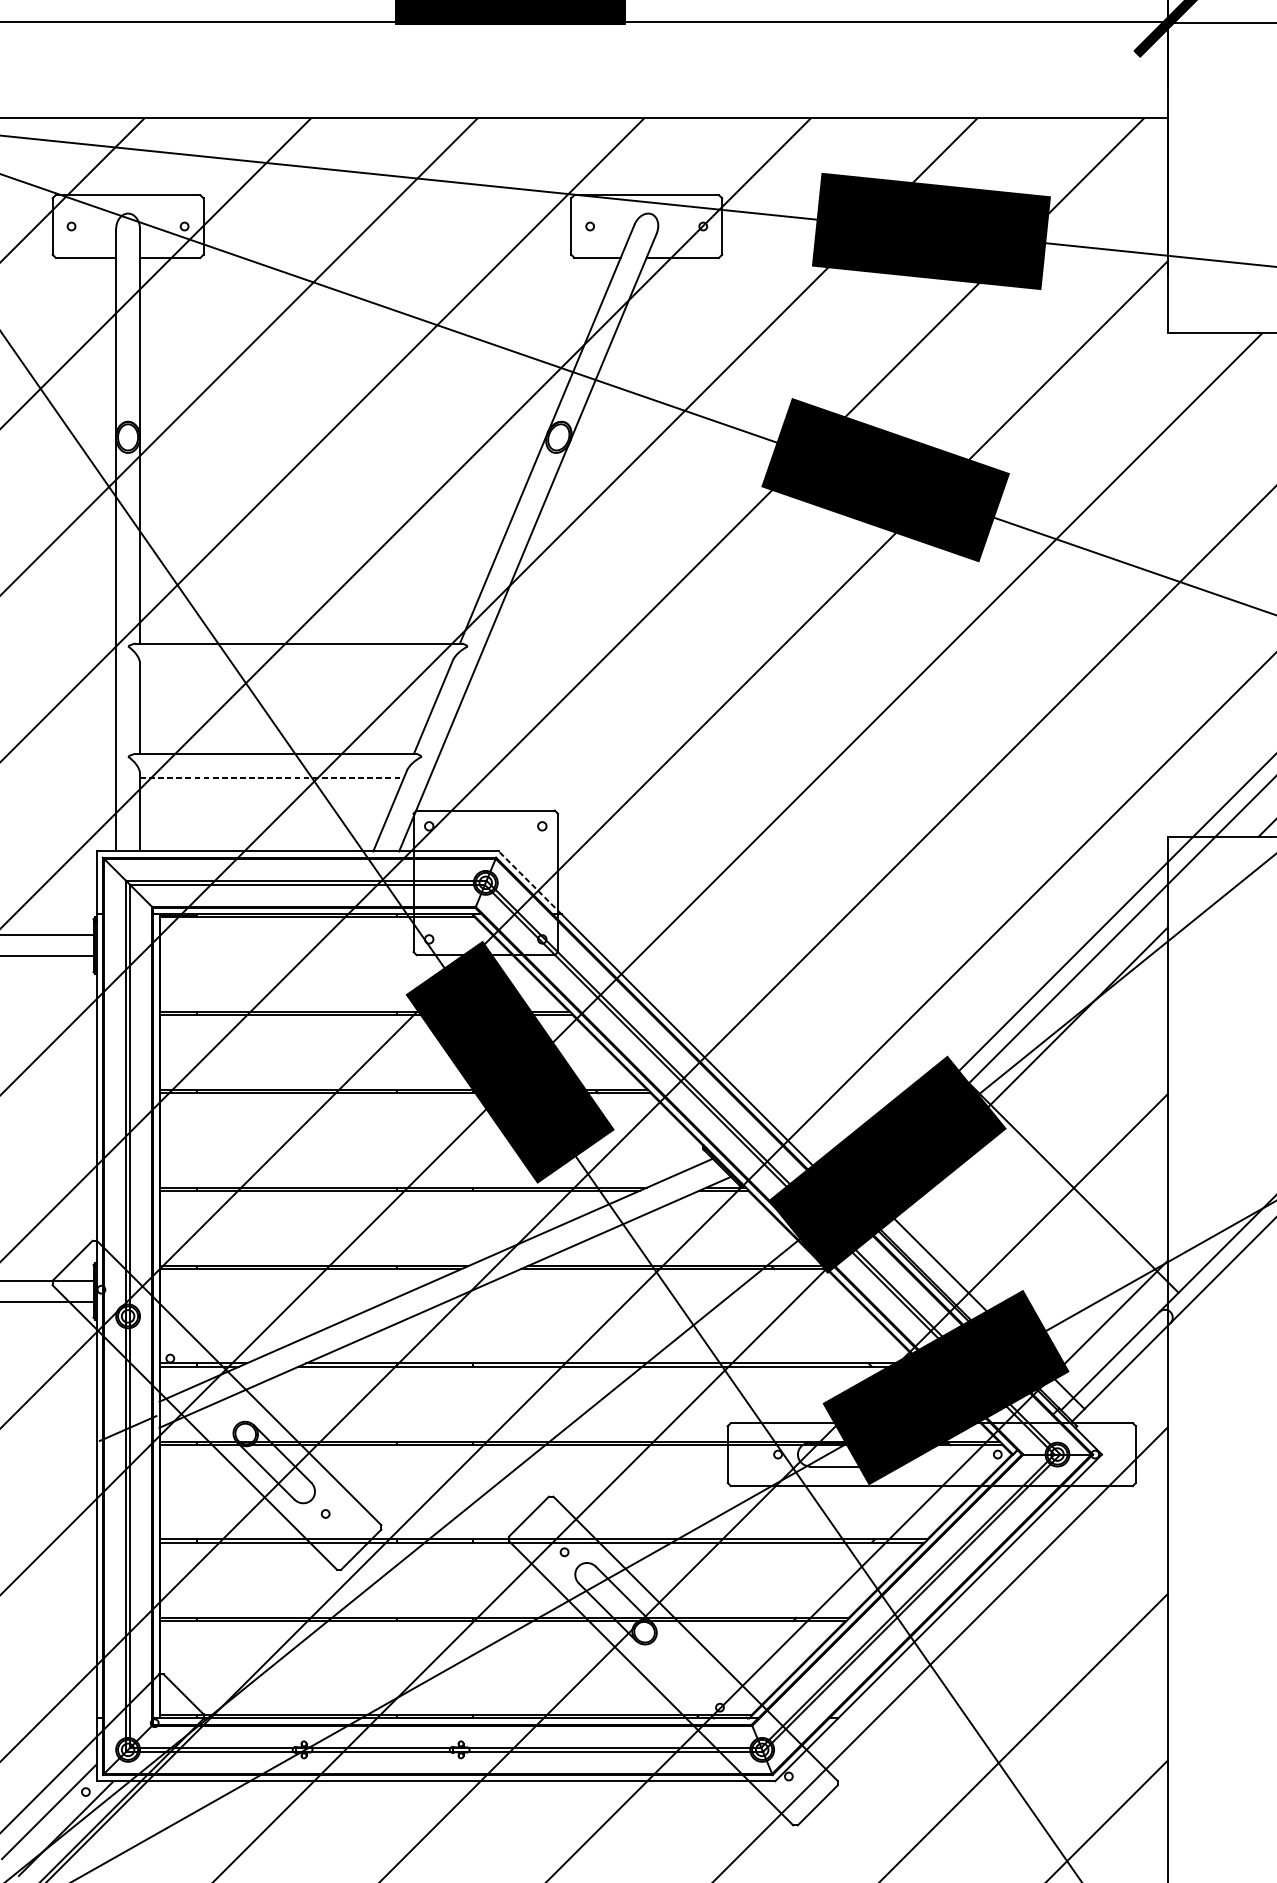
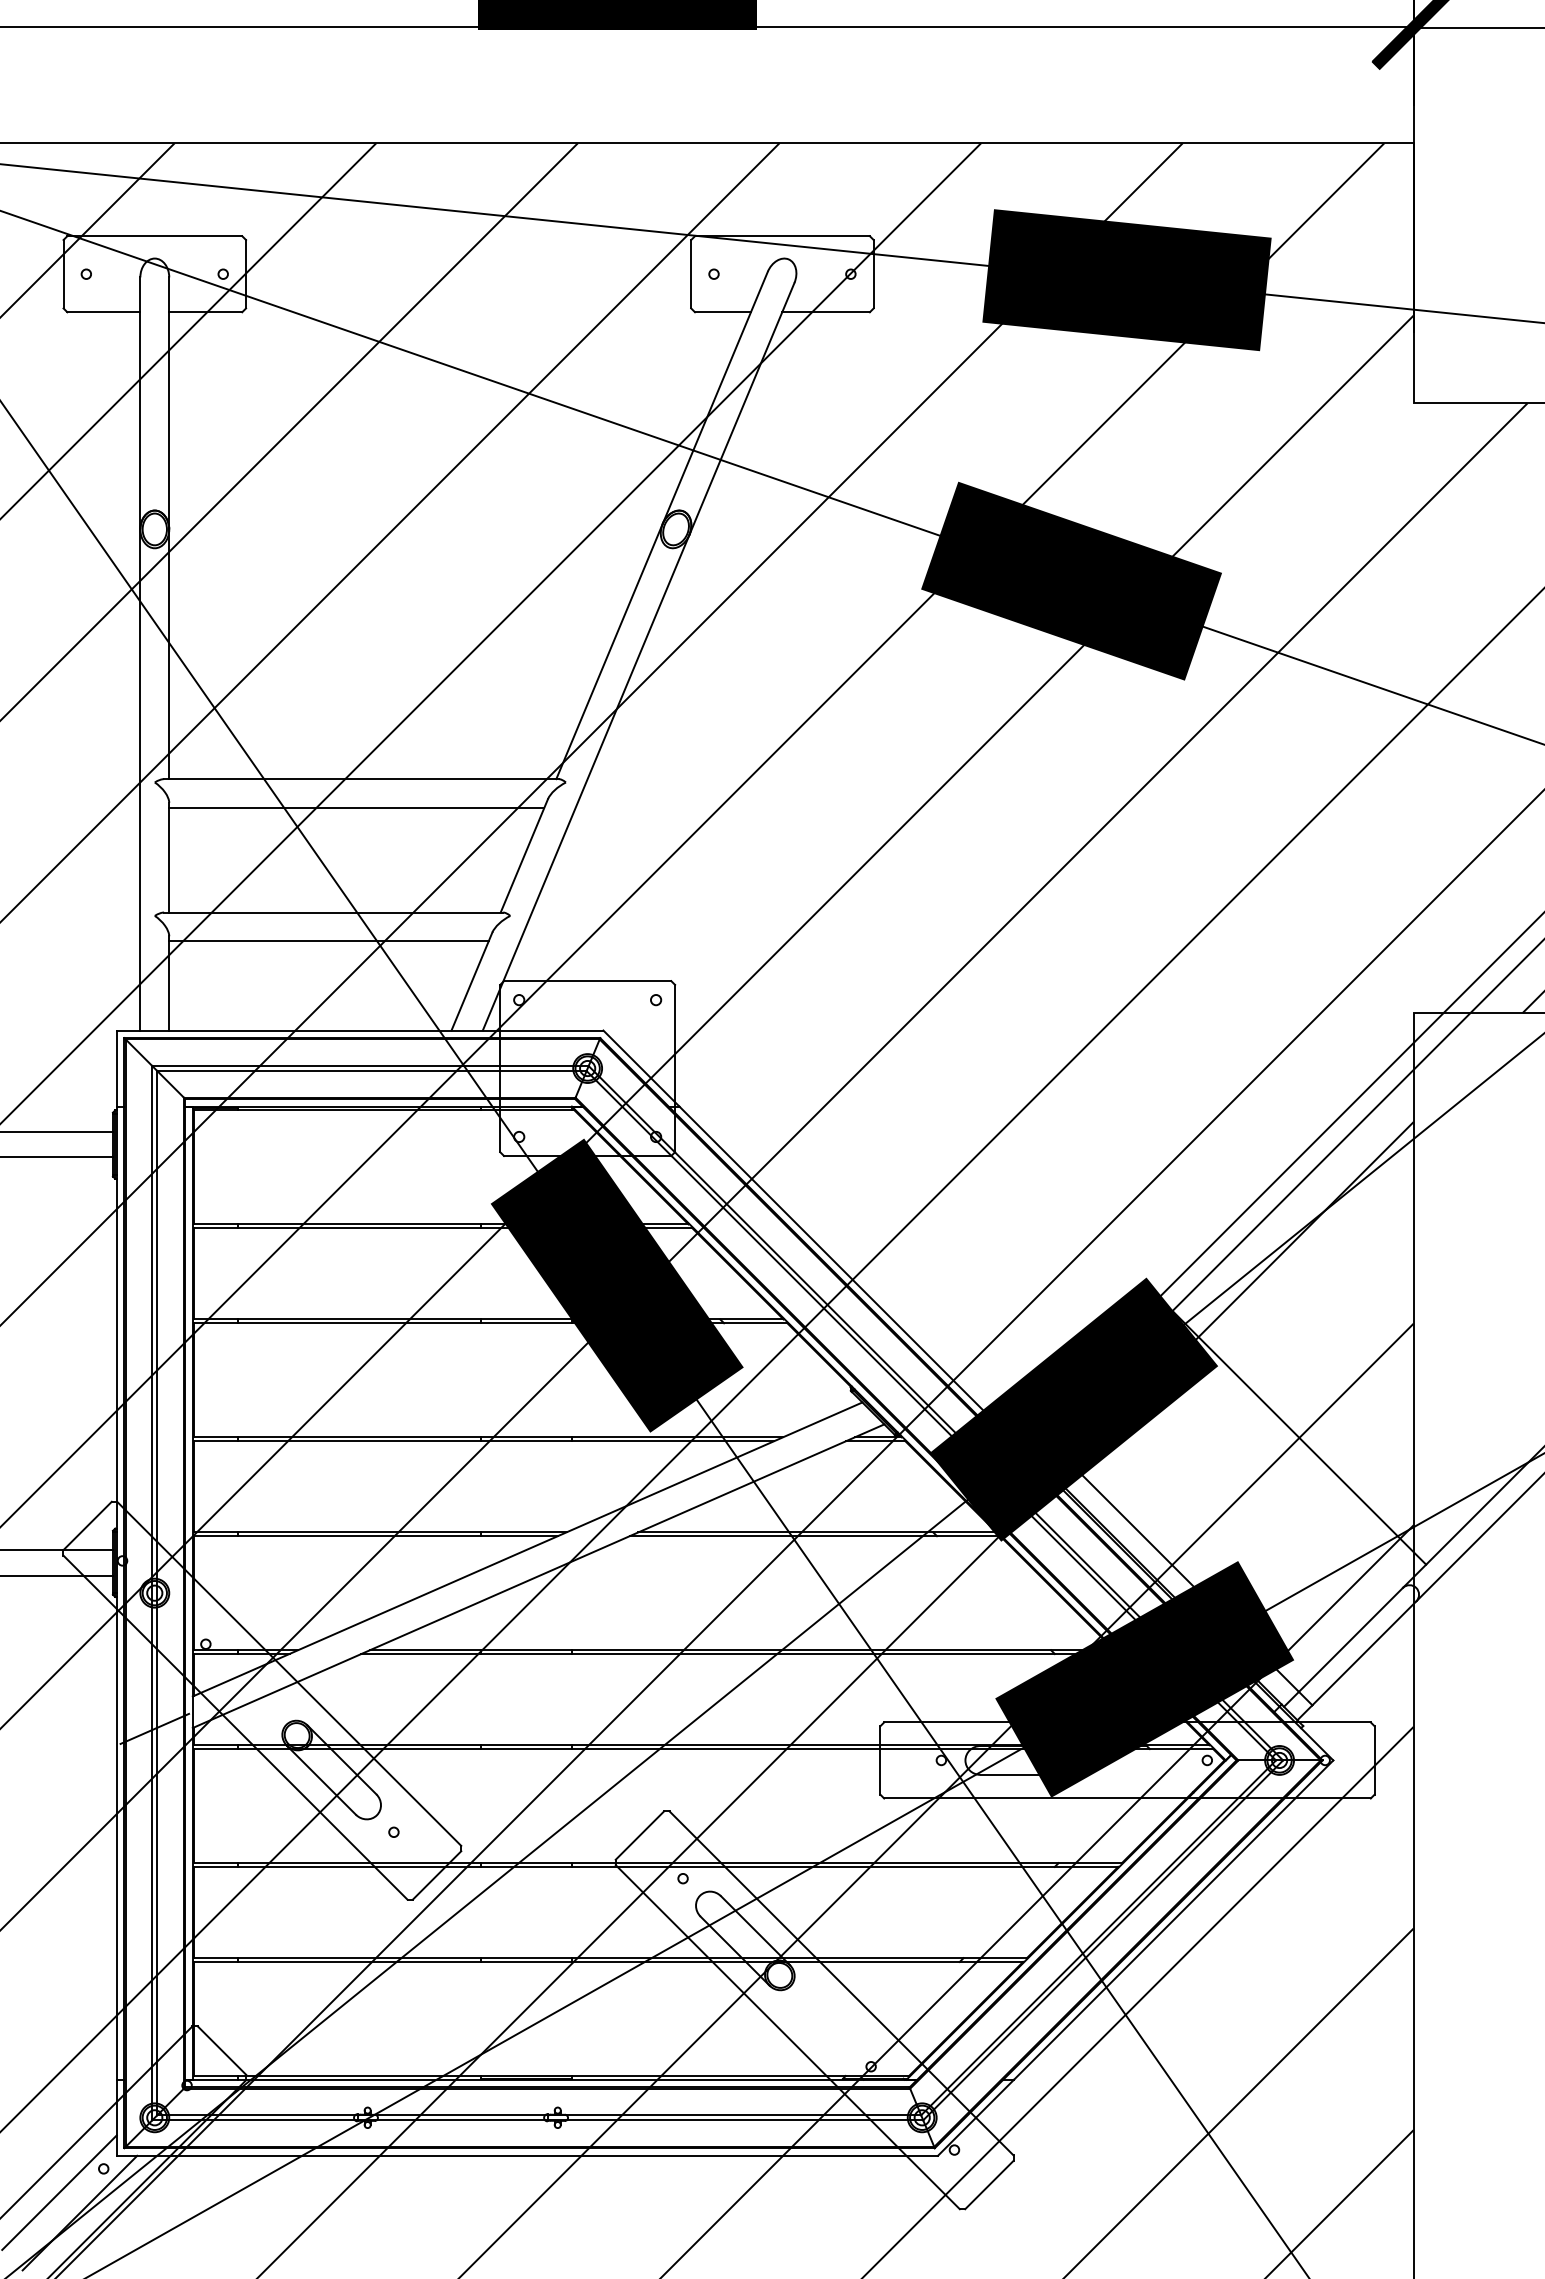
line: (294, 667) -> (356, 808), added
line: (271, 777) -> (328, 941), dashed -> solid
line: (530, 882) -> (641, 1068), dashed -> solid

